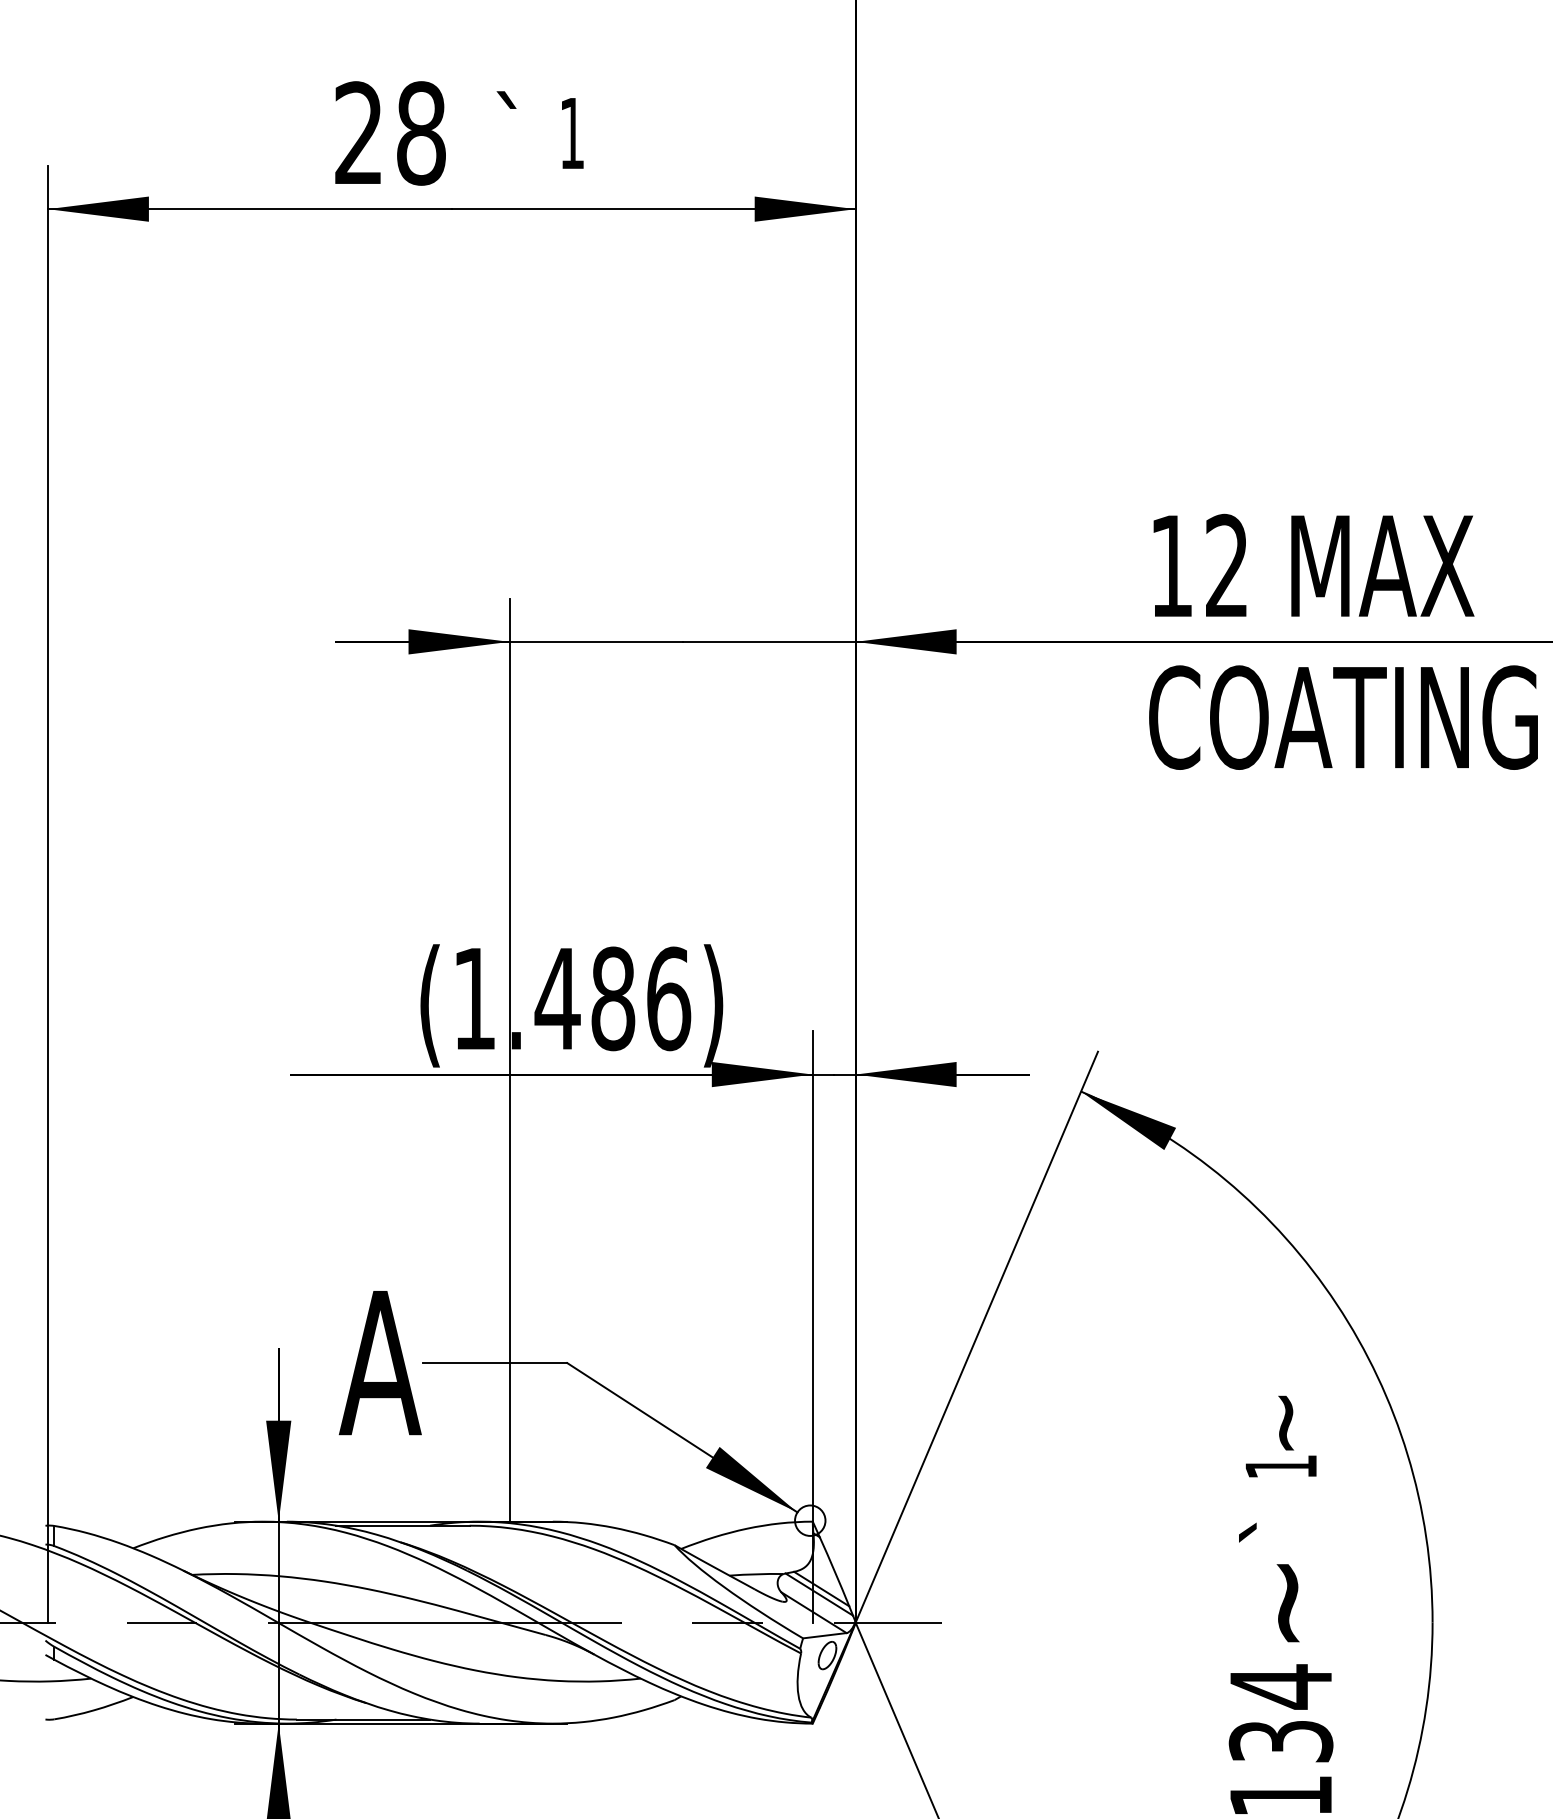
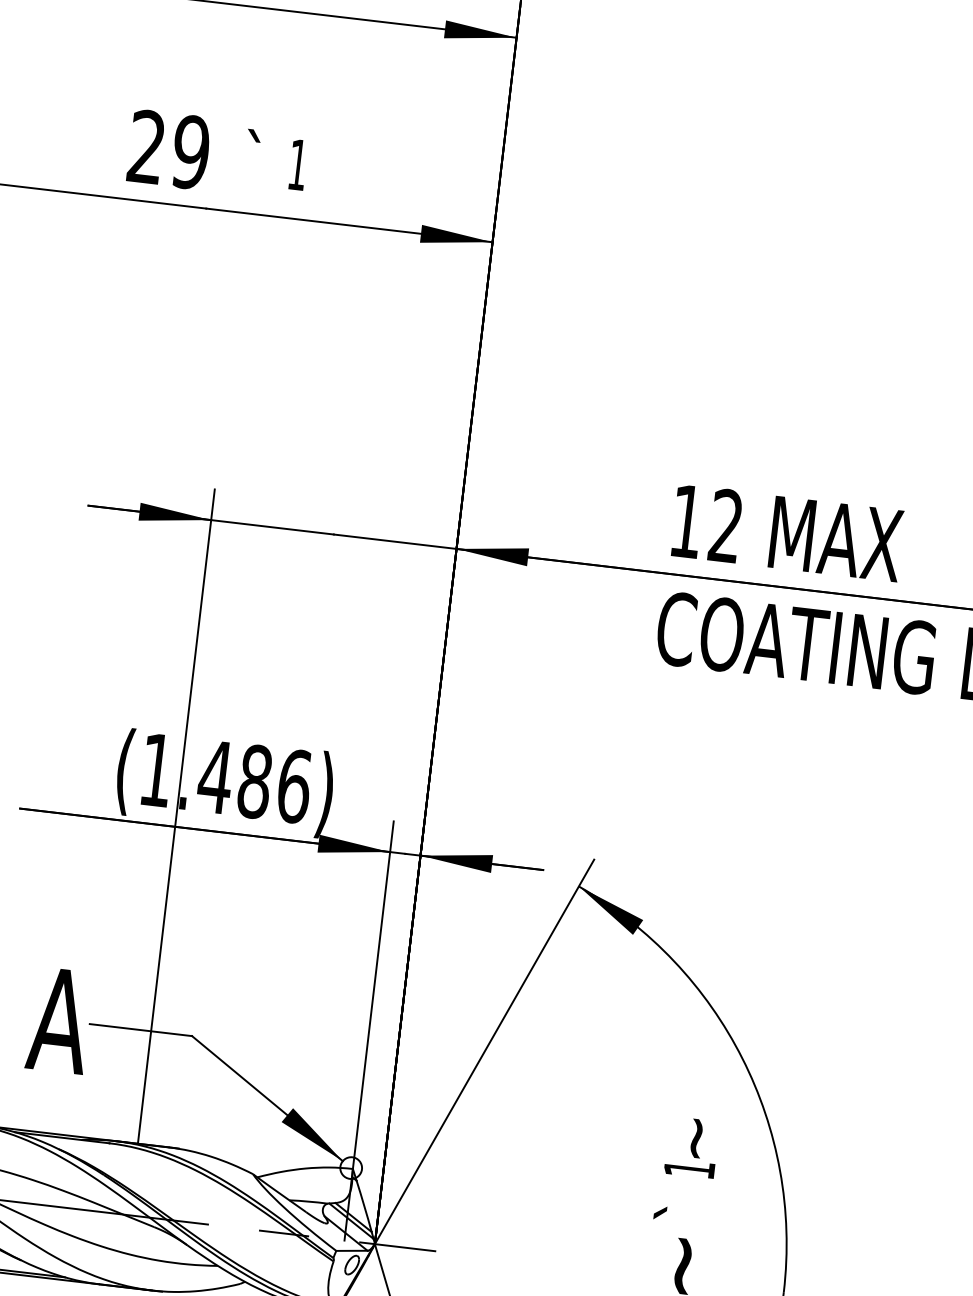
text: (420, 133) -> (190, 152), 28 -> 29

